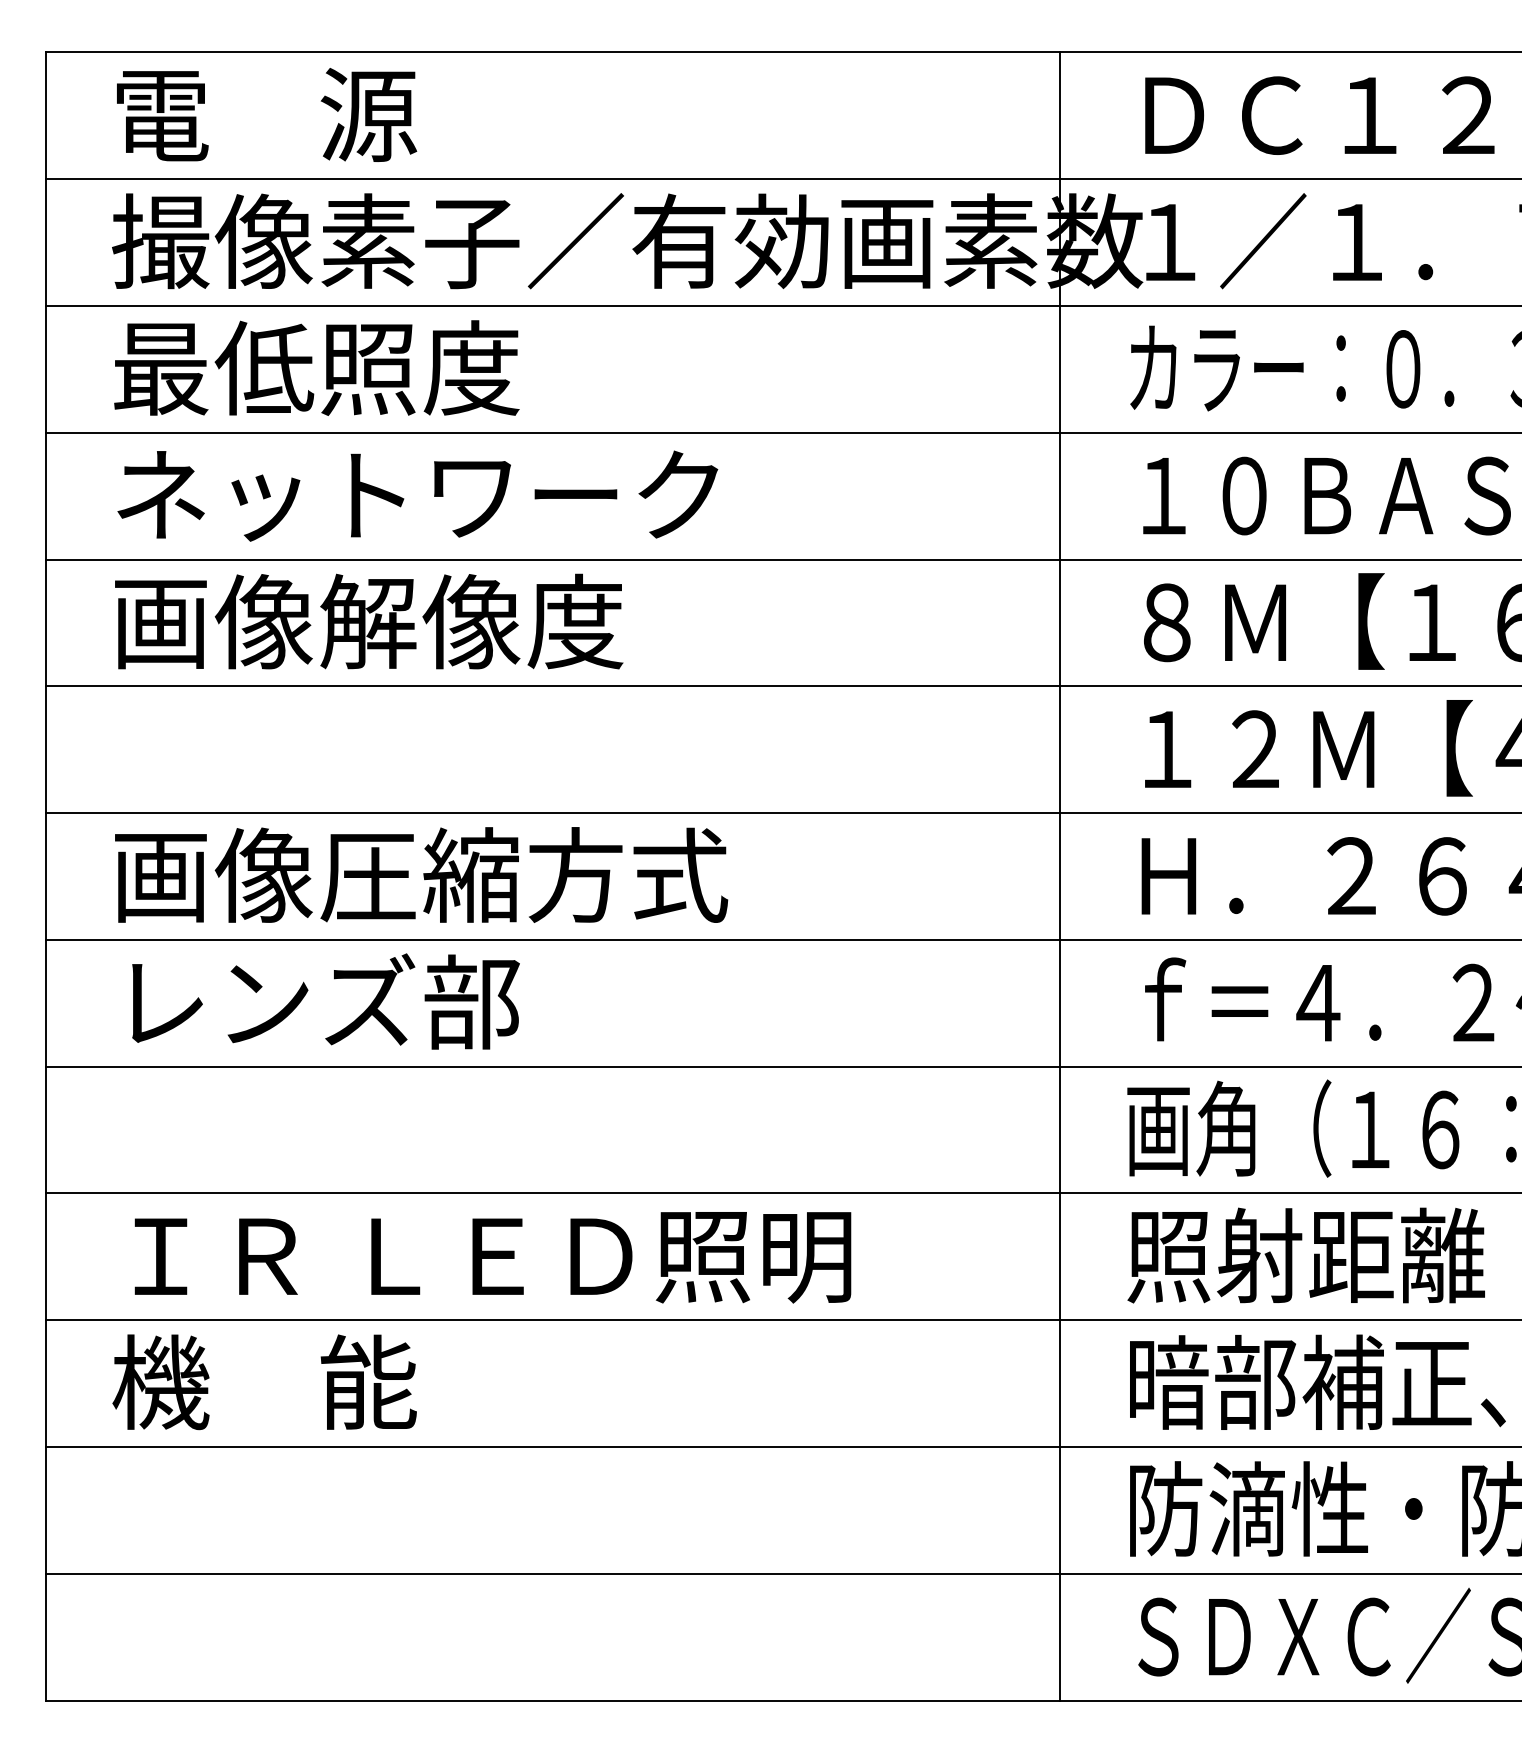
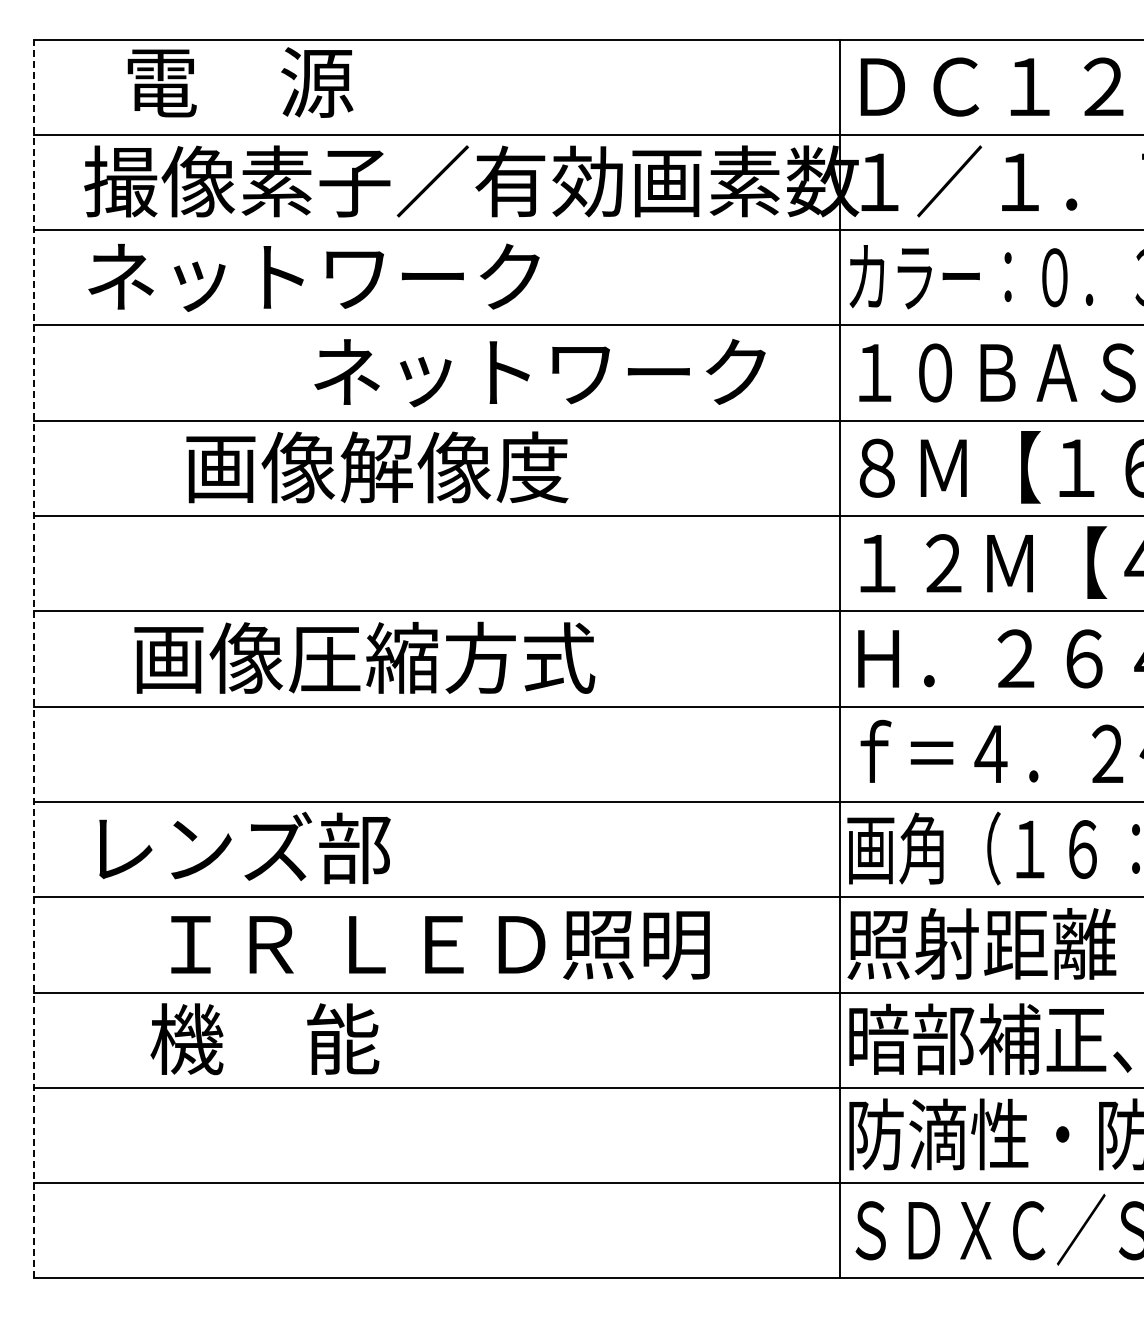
text: (266, 114) -> (240, 82), moved
text: (415, 367) -> (312, 276), 最低照度 -> ネットワーク
text: (417, 496) -> (539, 373), moved
text: (369, 621) -> (377, 467), moved
text: (421, 874) -> (364, 657), moved
line: (45, 875) -> (34, 658), solid -> dashed
line: (1059, 875) -> (839, 658), moved
text: (325, 1000) -> (244, 847), moved
text: (492, 1257) -> (440, 945), moved
text: (264, 1382) -> (264, 1039), moved

